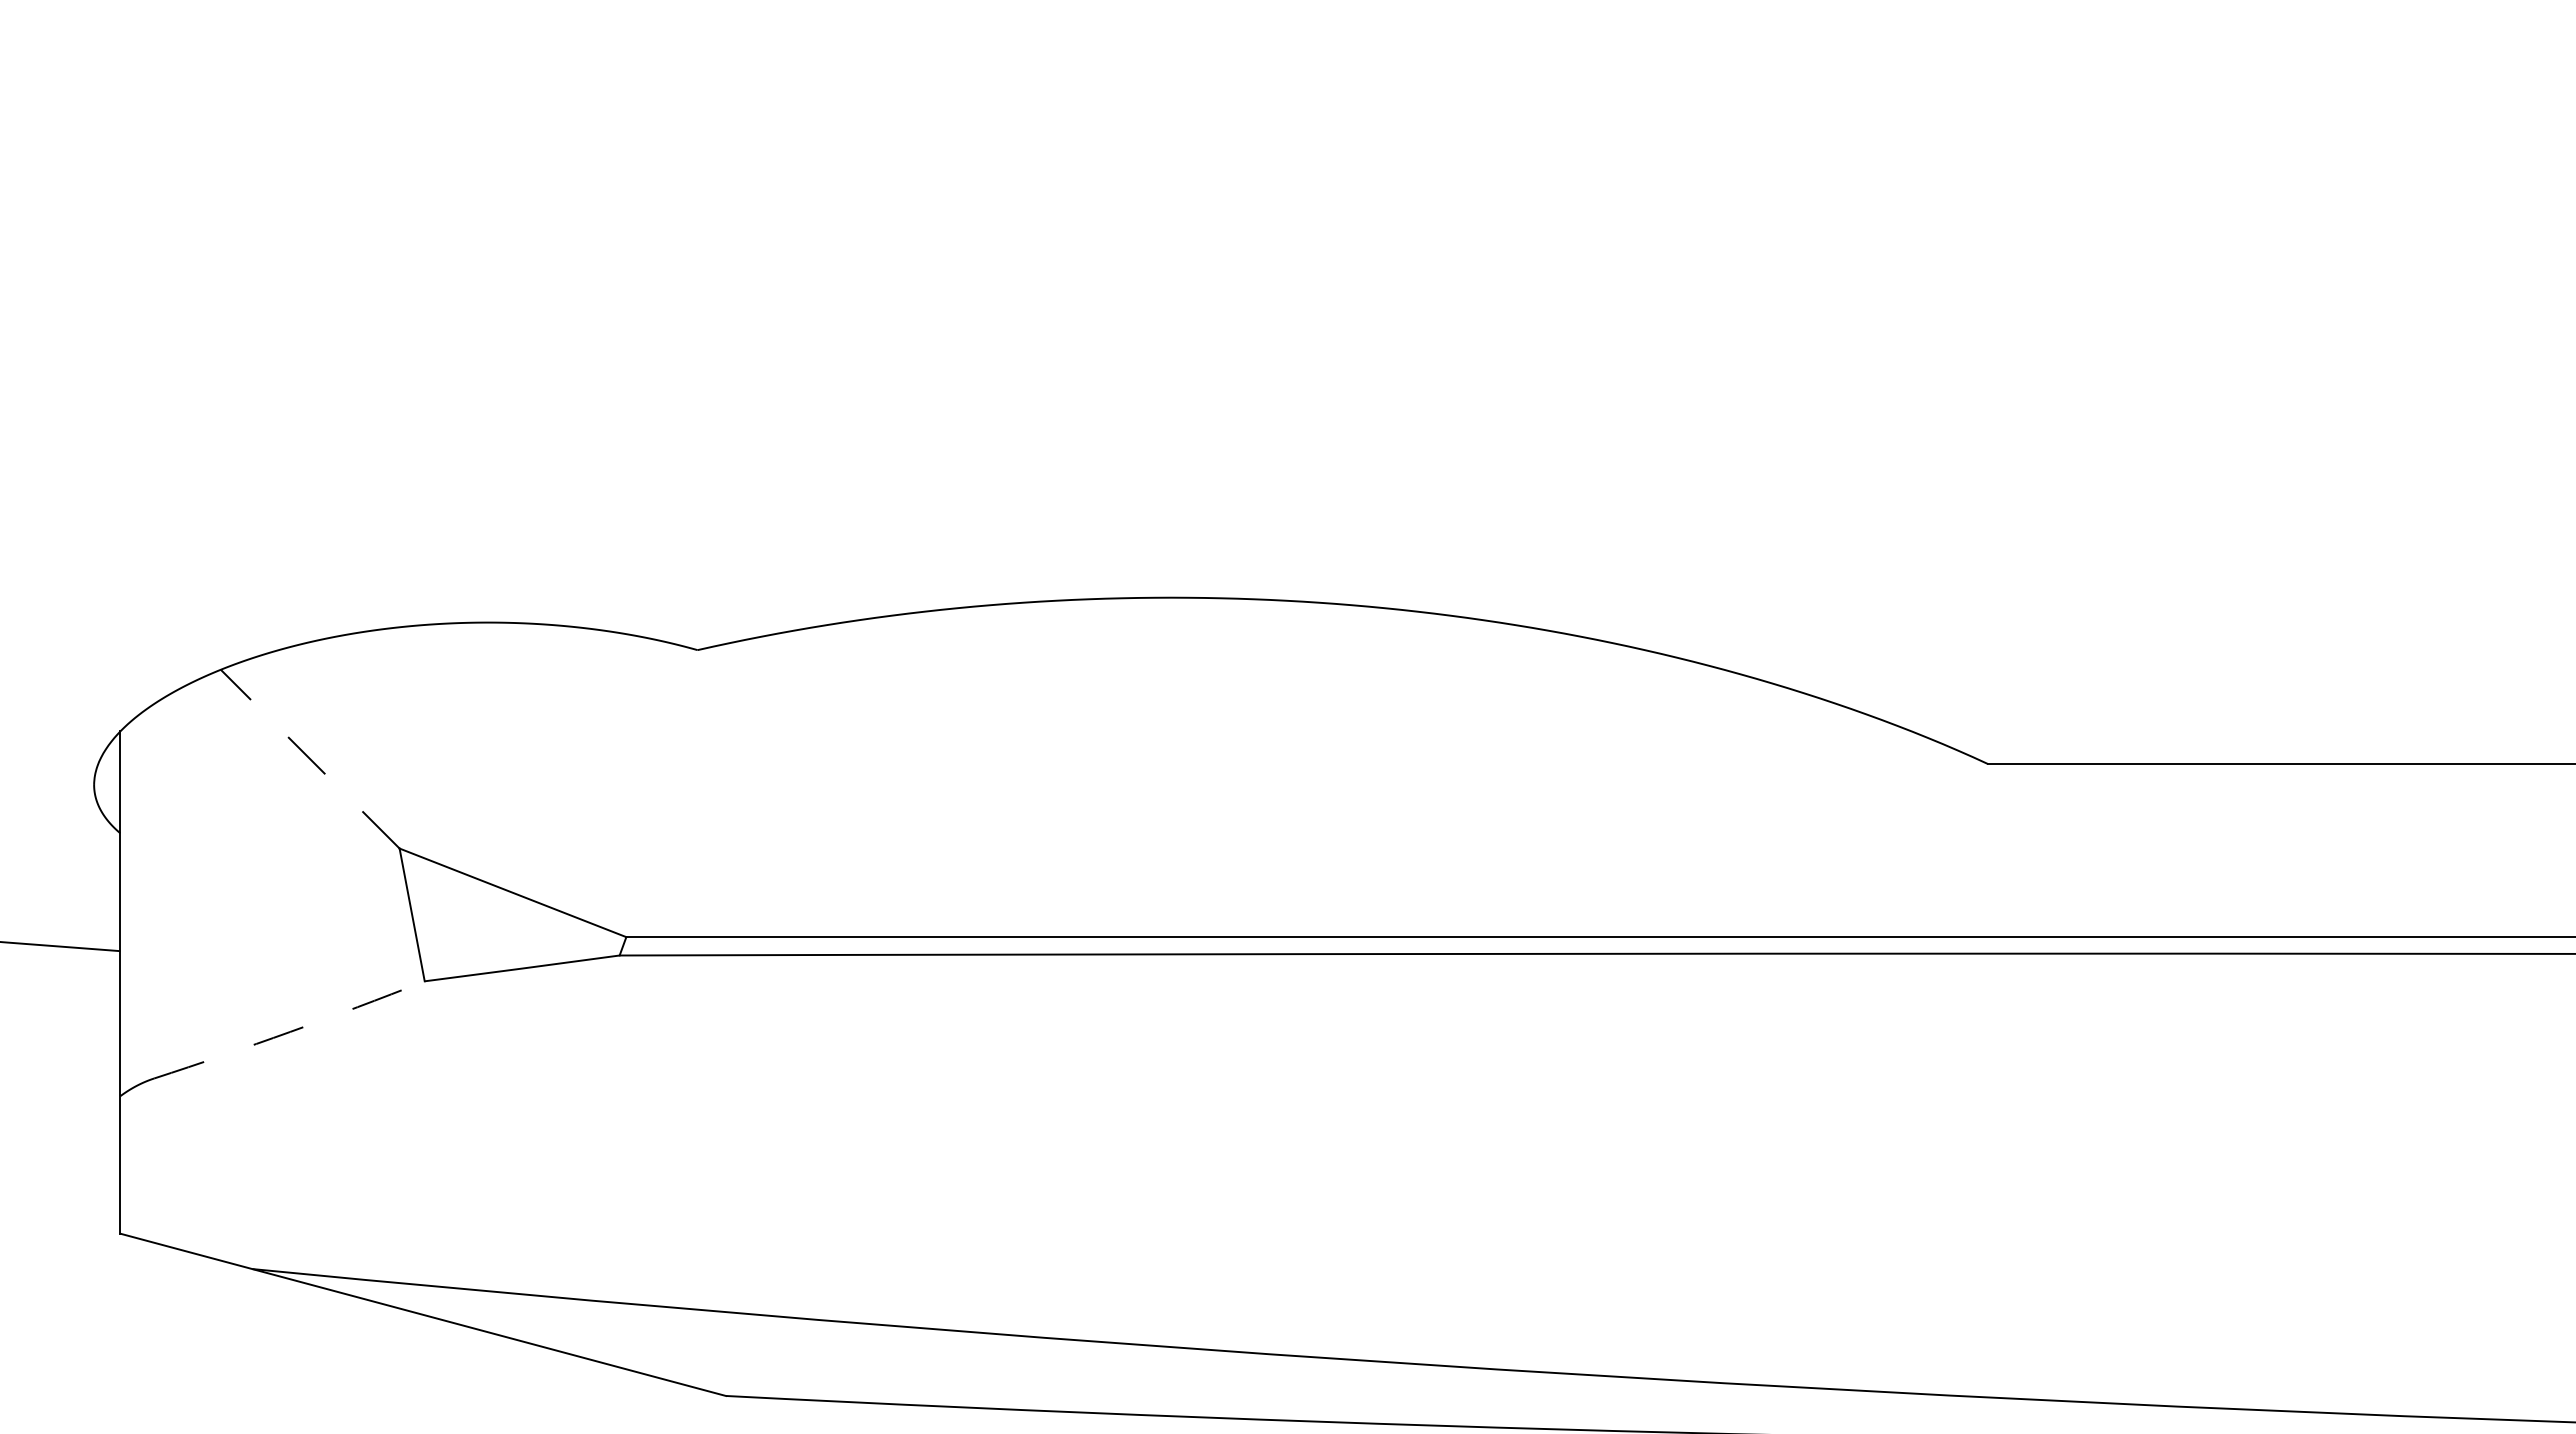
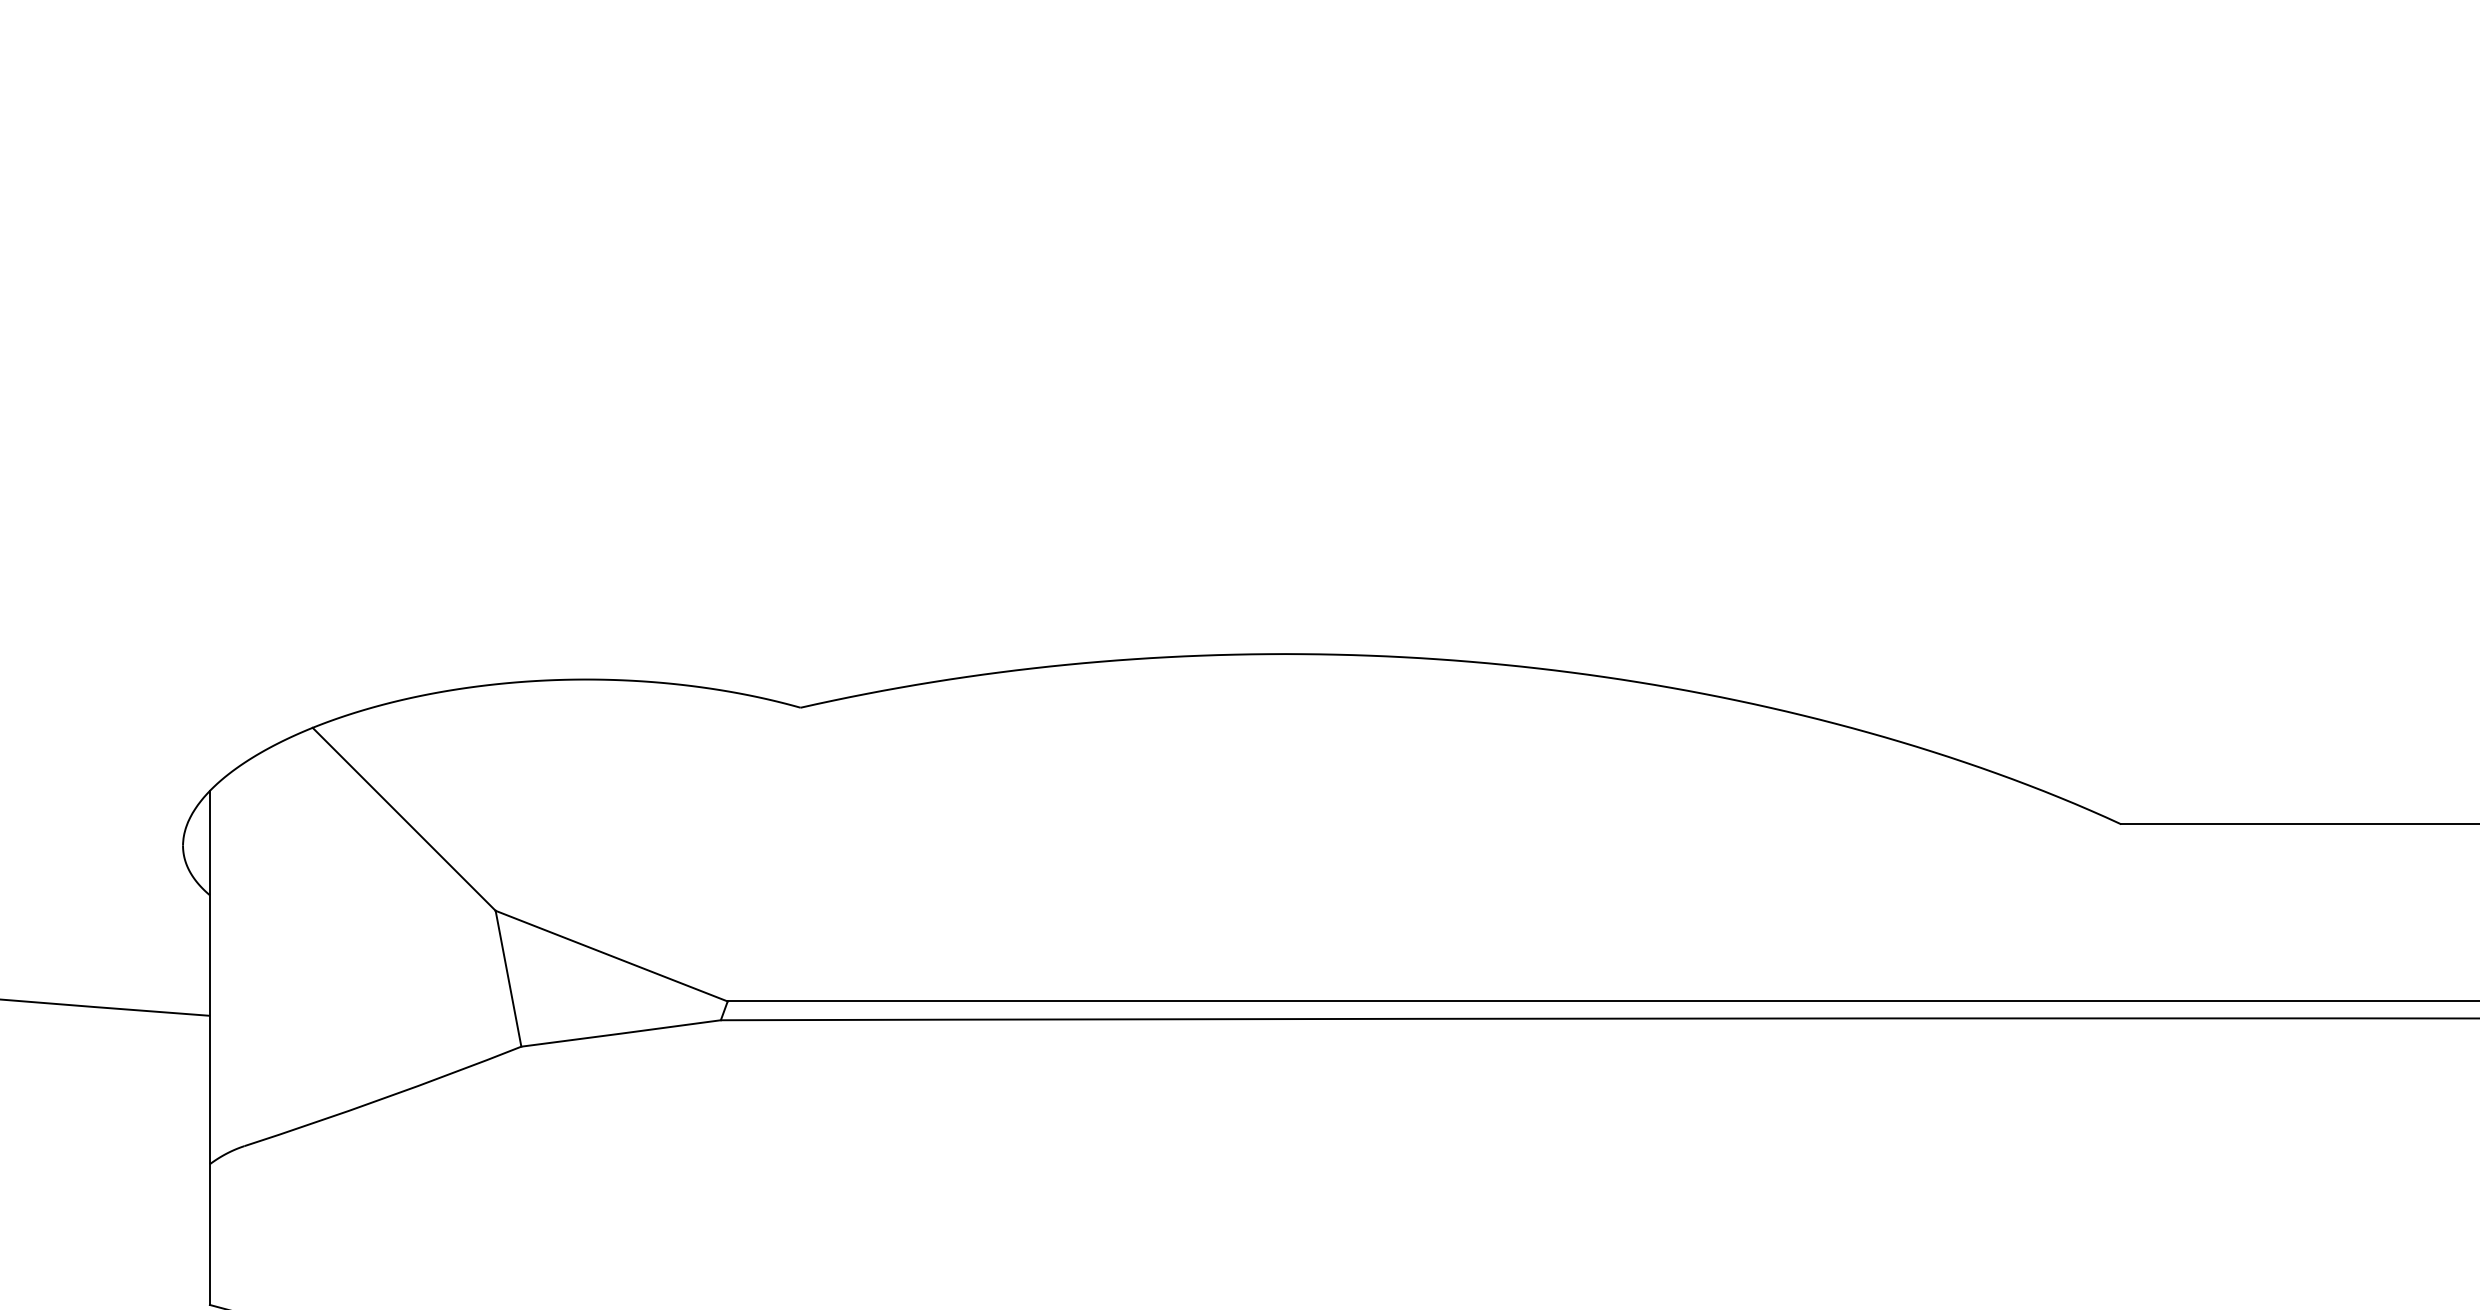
line: (309, 758) -> (403, 818), dashed -> solid
arc: (290, 1031) -> (383, 1098), dashed -> solid

